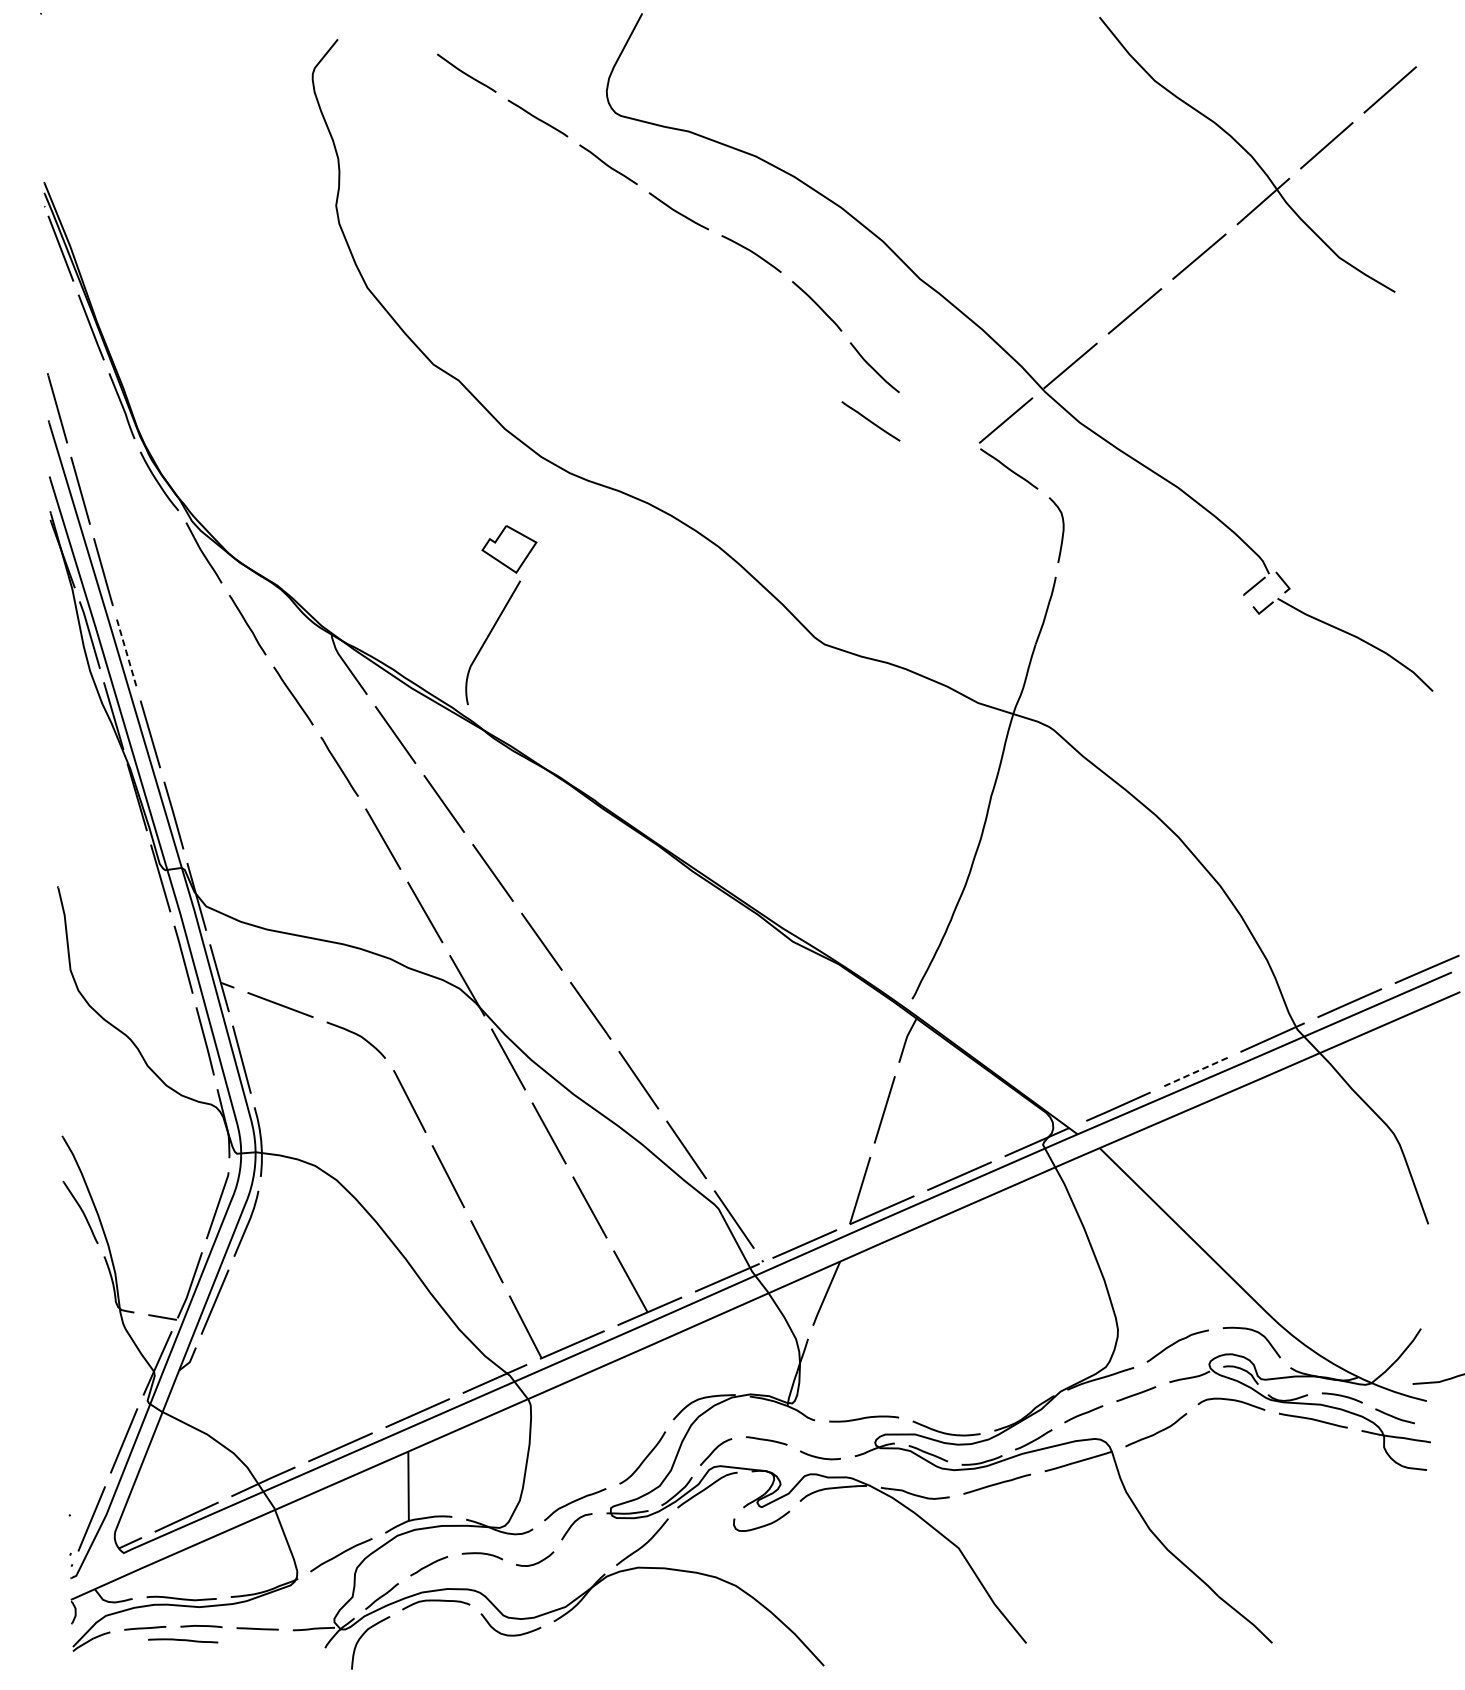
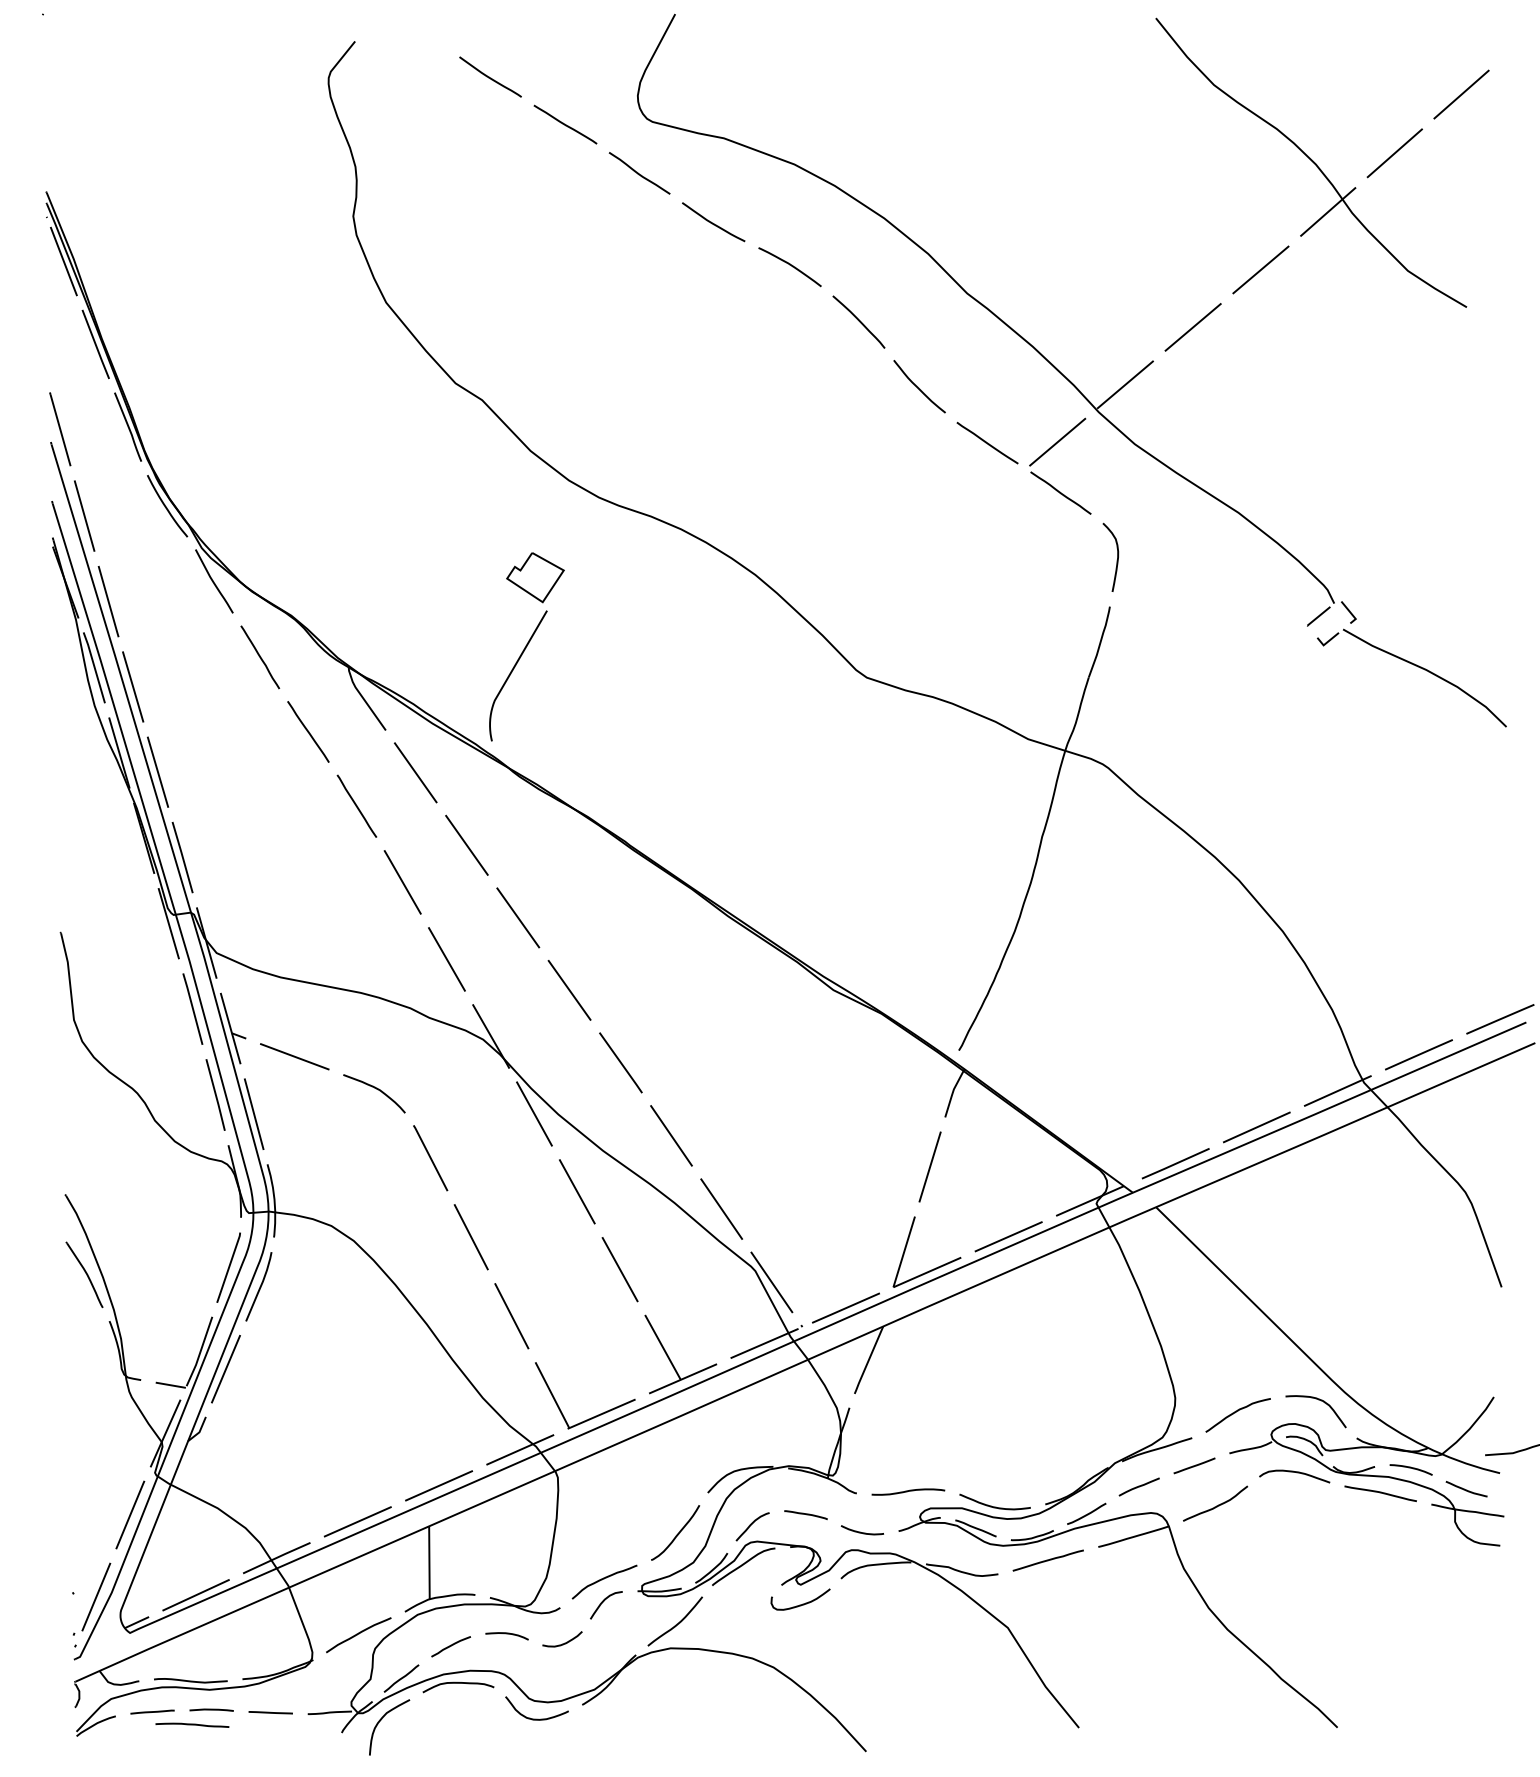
line: (870, 420) -> (987, 442), moved
line: (127, 653) -> (133, 687), dashed -> solid
line: (1195, 1072) -> (1256, 1127), dashed -> solid

